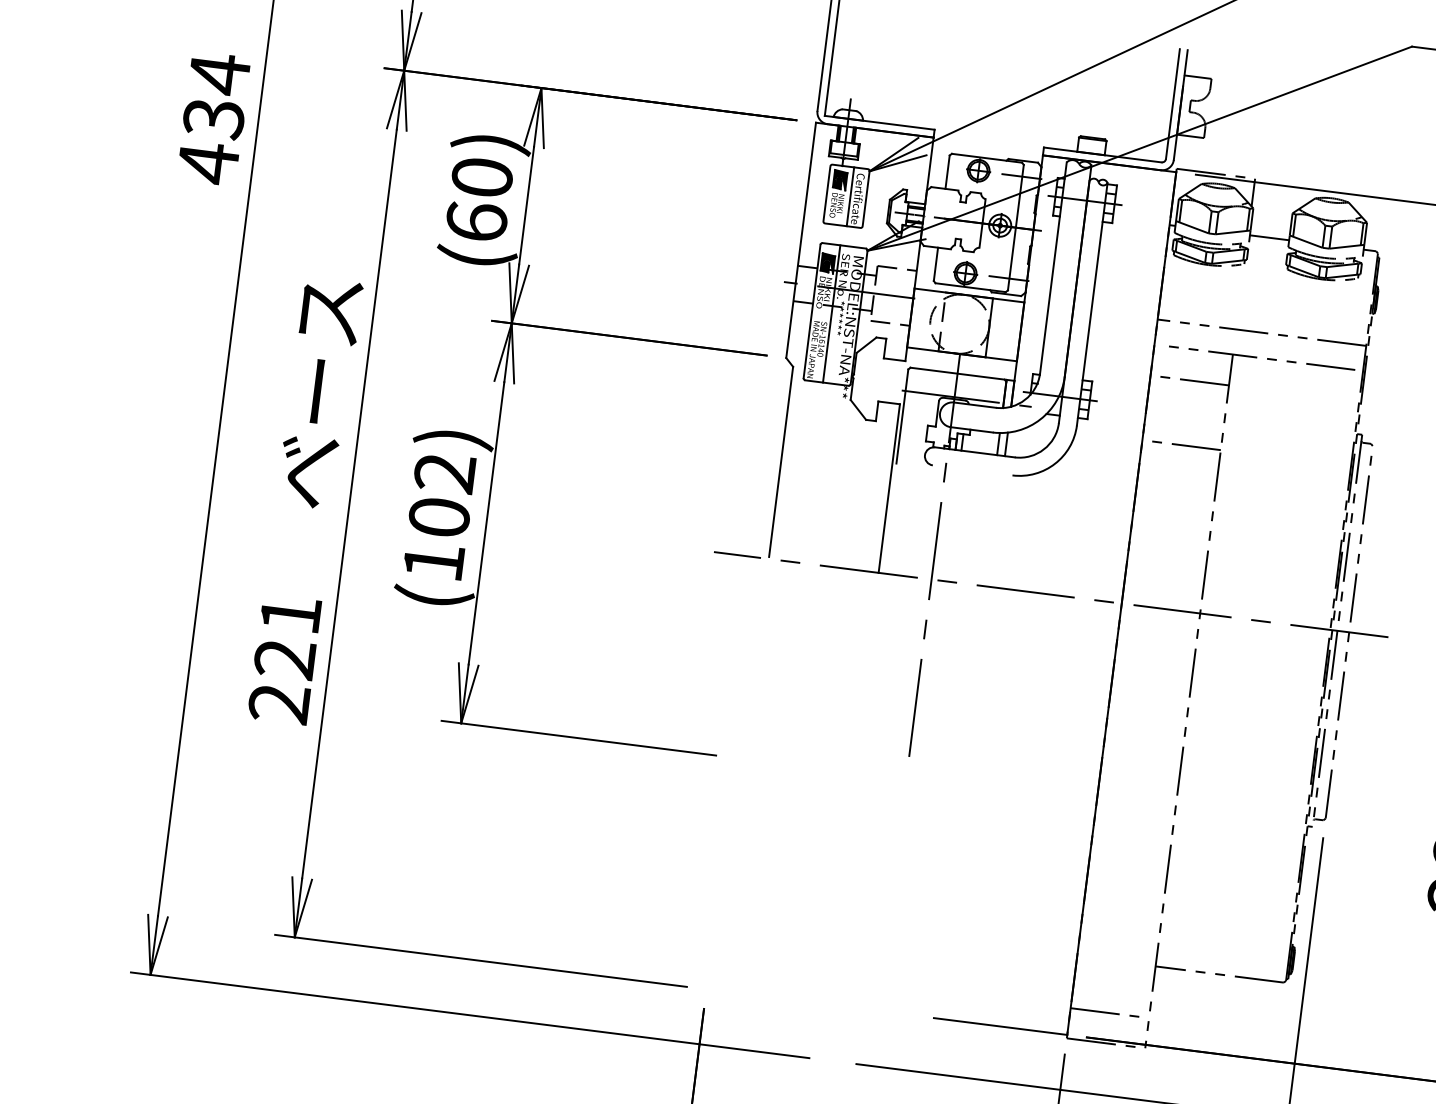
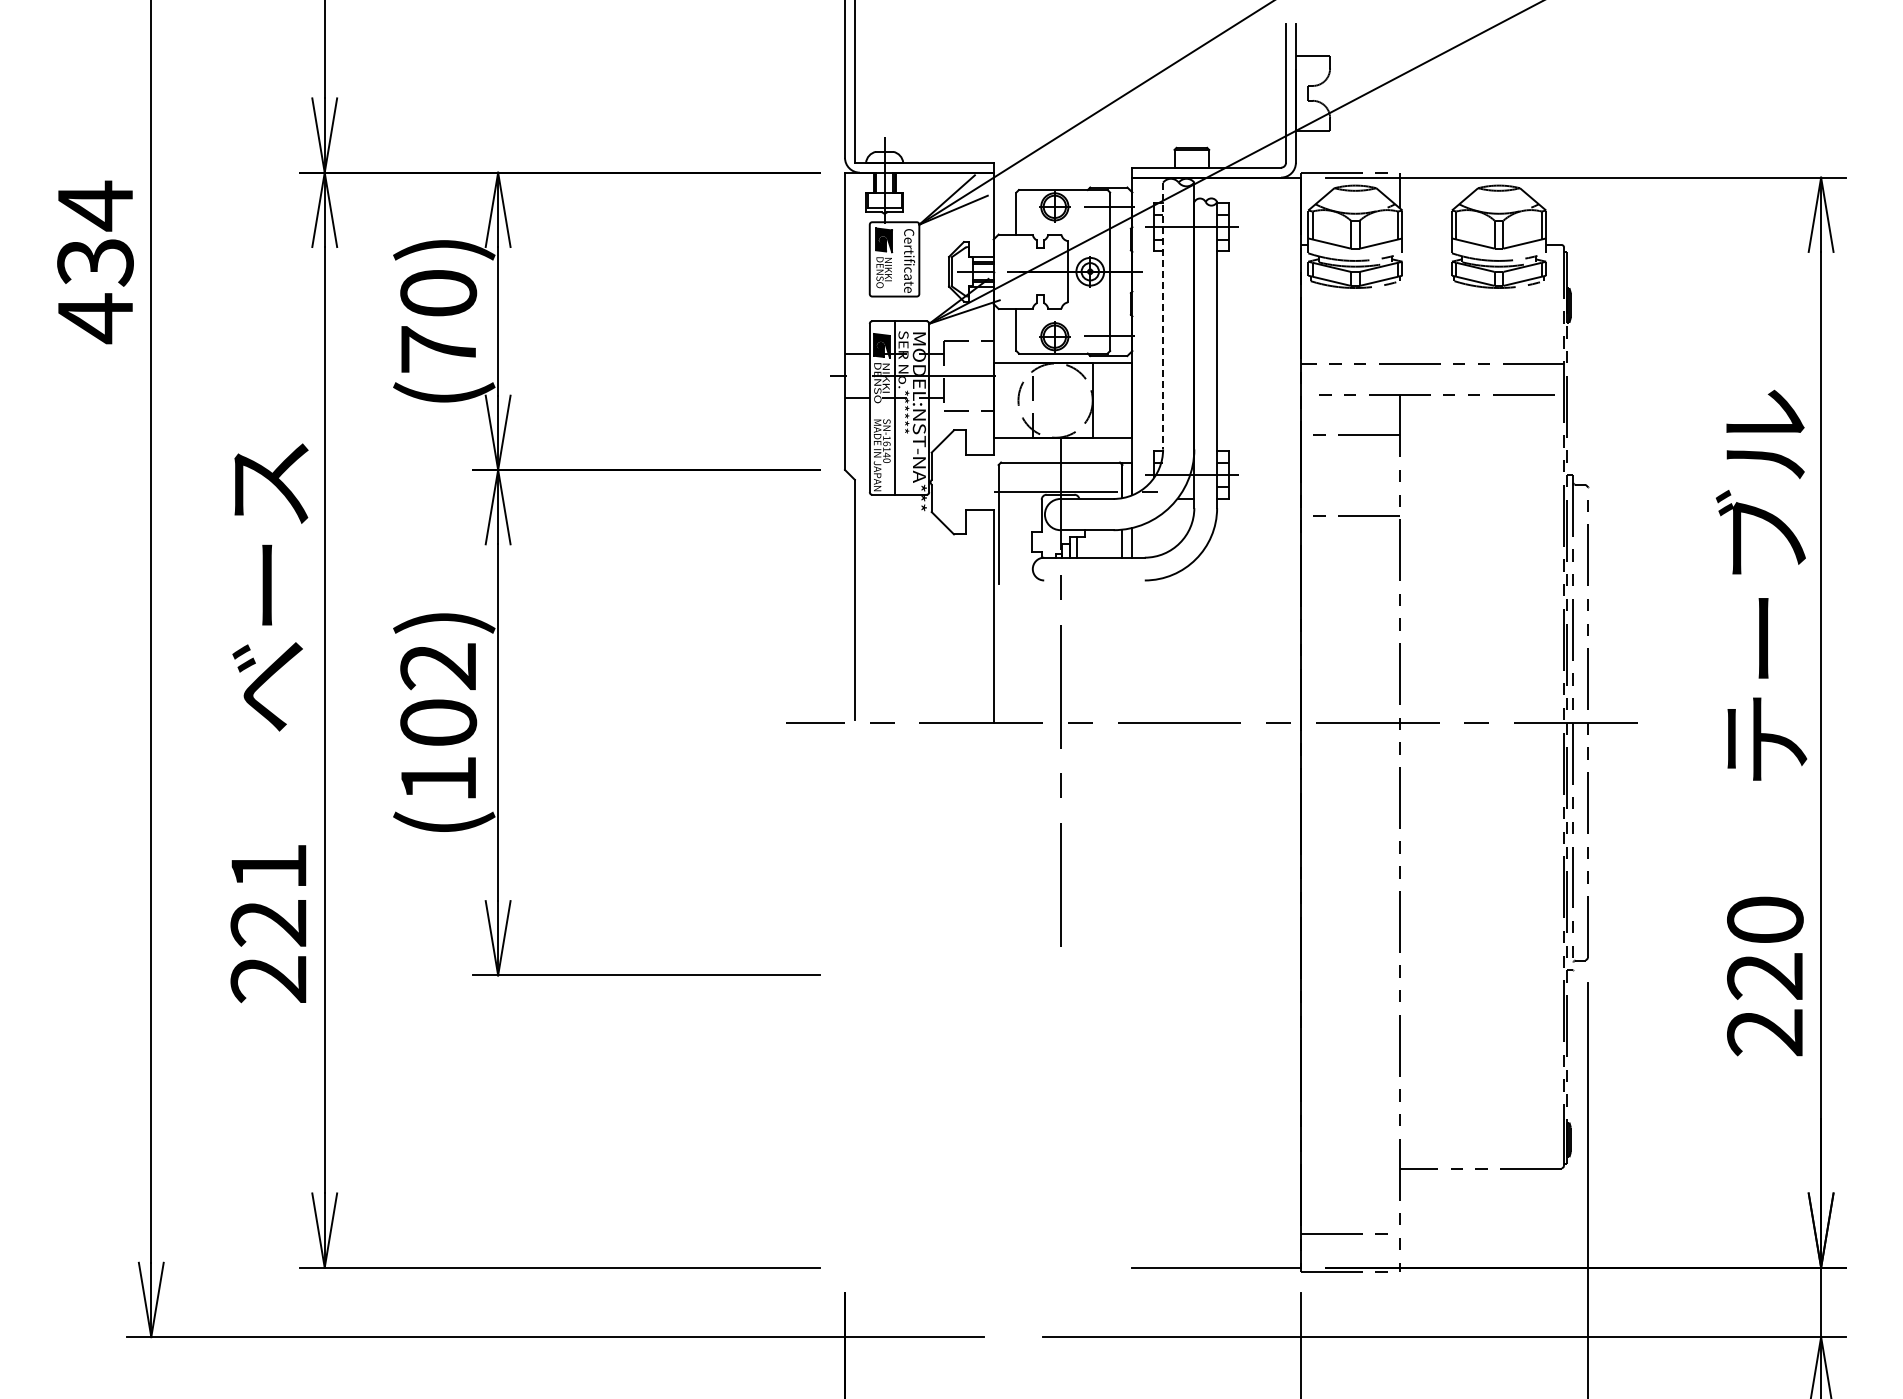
line: (850, 196) -> (899, 259), removed
text: (476, 221) -> (438, 348), (60) -> (70)
line: (1269, 237) -> (1426, 244), removed
line: (1053, 268) -> (1163, 316), solid -> dashed

